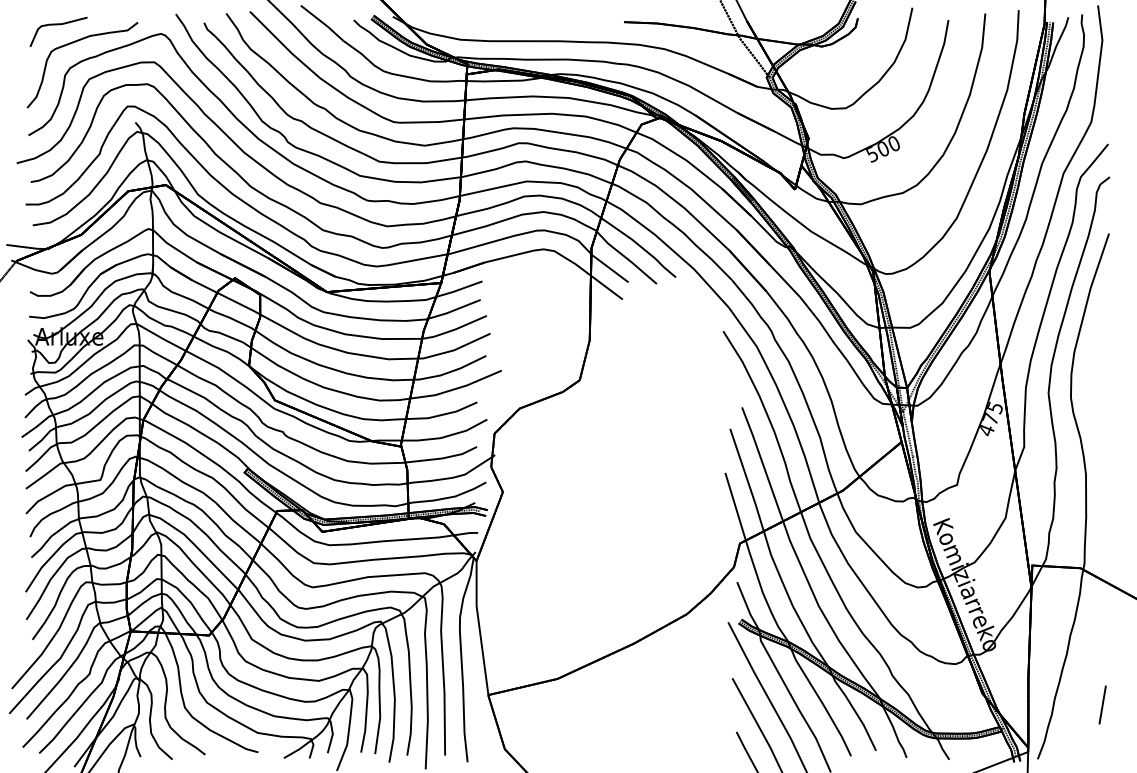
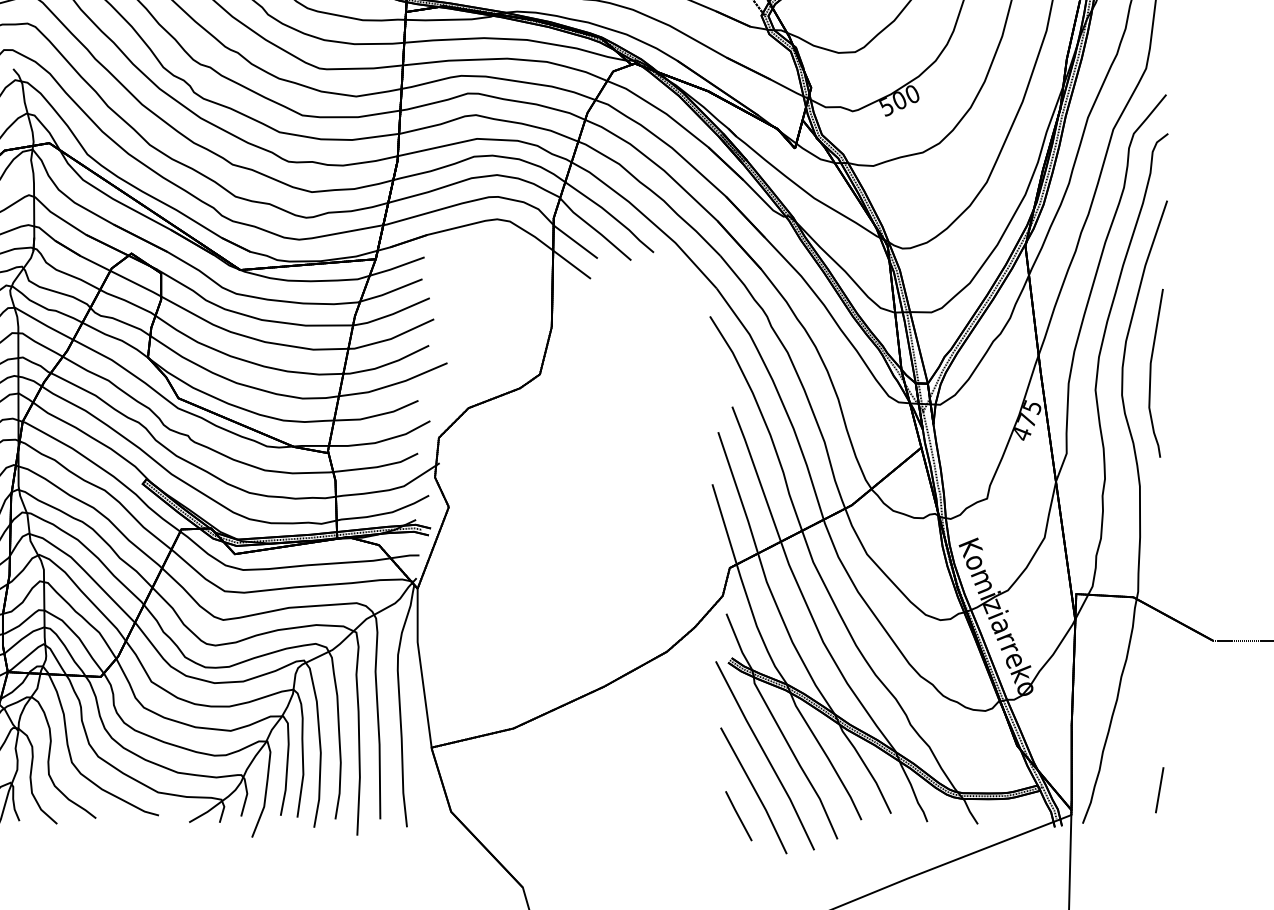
curve: (1095, 379) -> (1151, 373), added
line: (1102, 704) -> (1159, 789), moved

